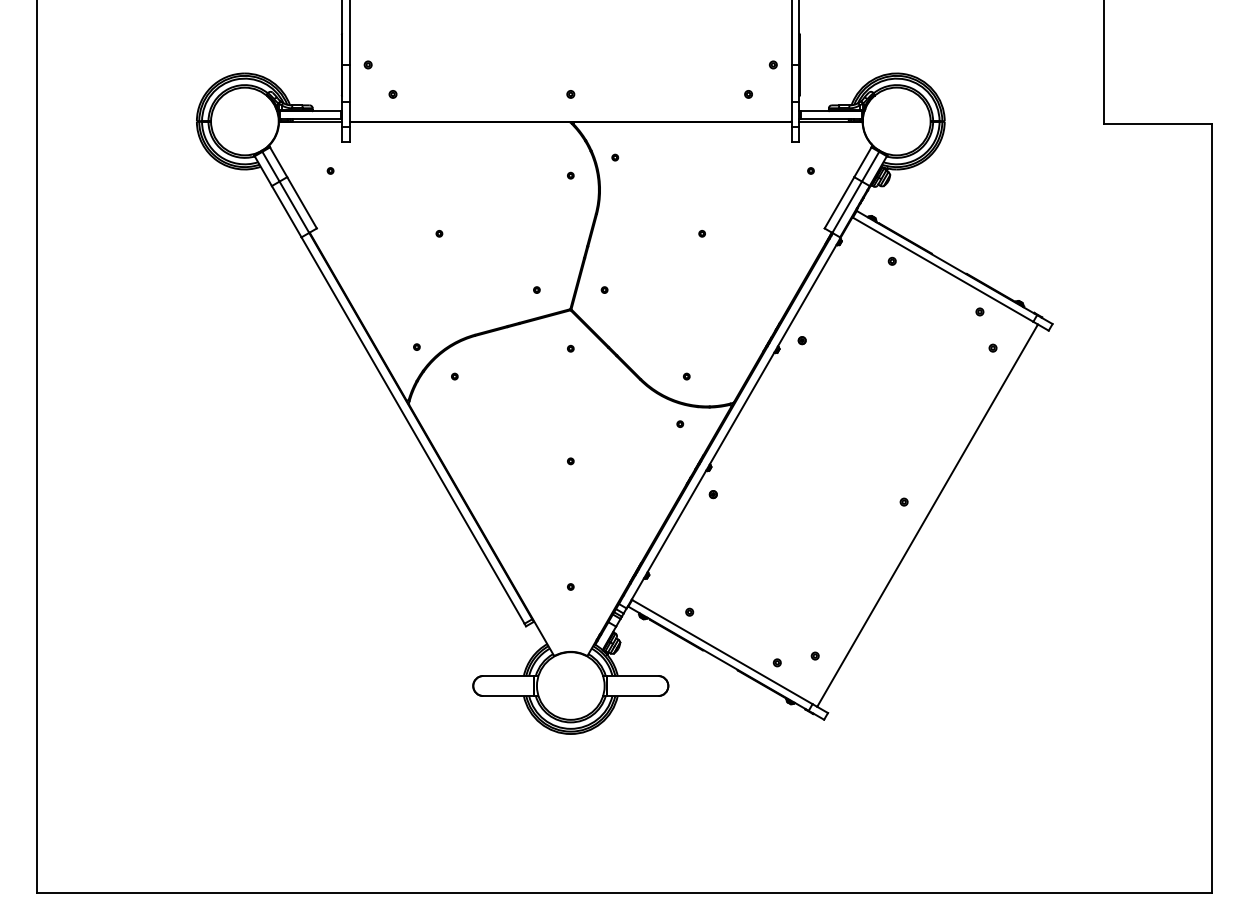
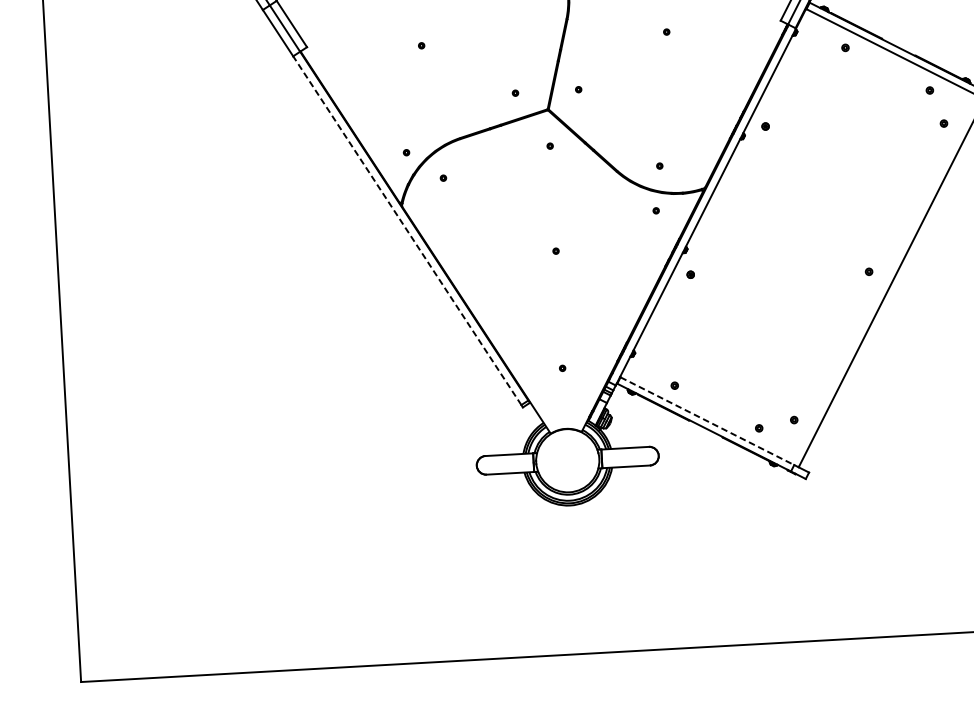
line: (412, 430) -> (406, 230), solid -> dashed
line: (722, 652) -> (707, 421), solid -> dashed

